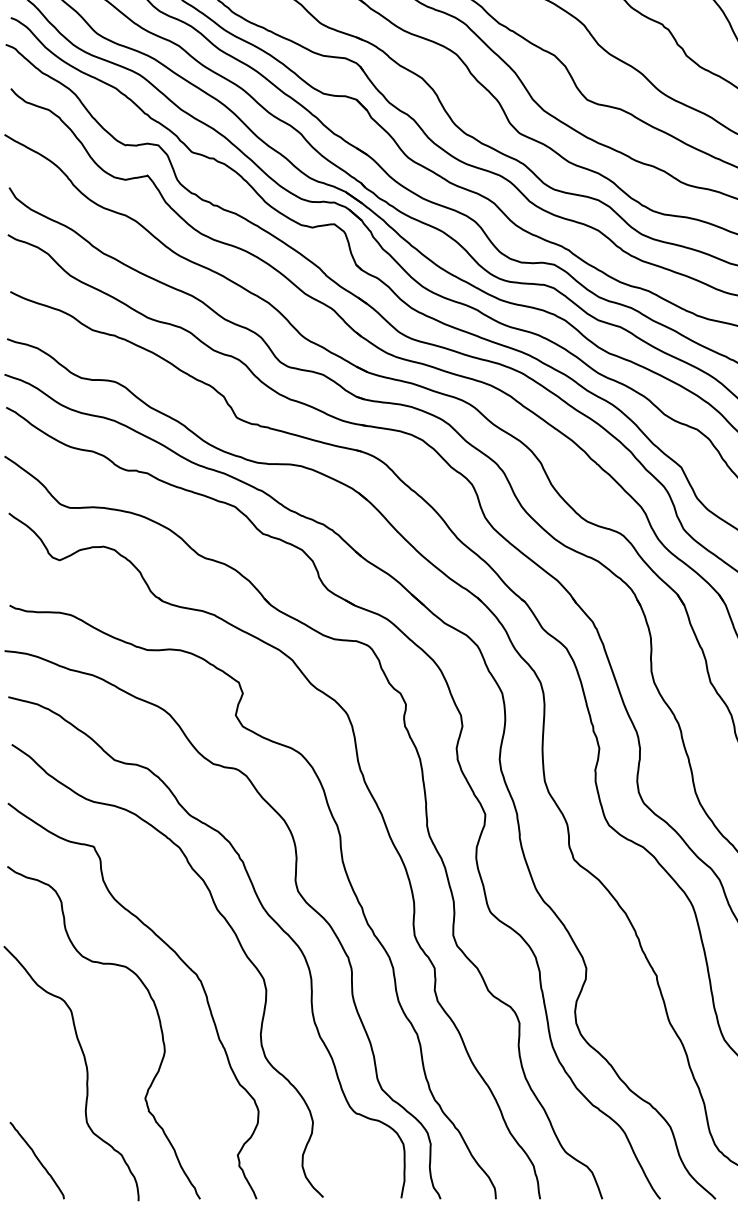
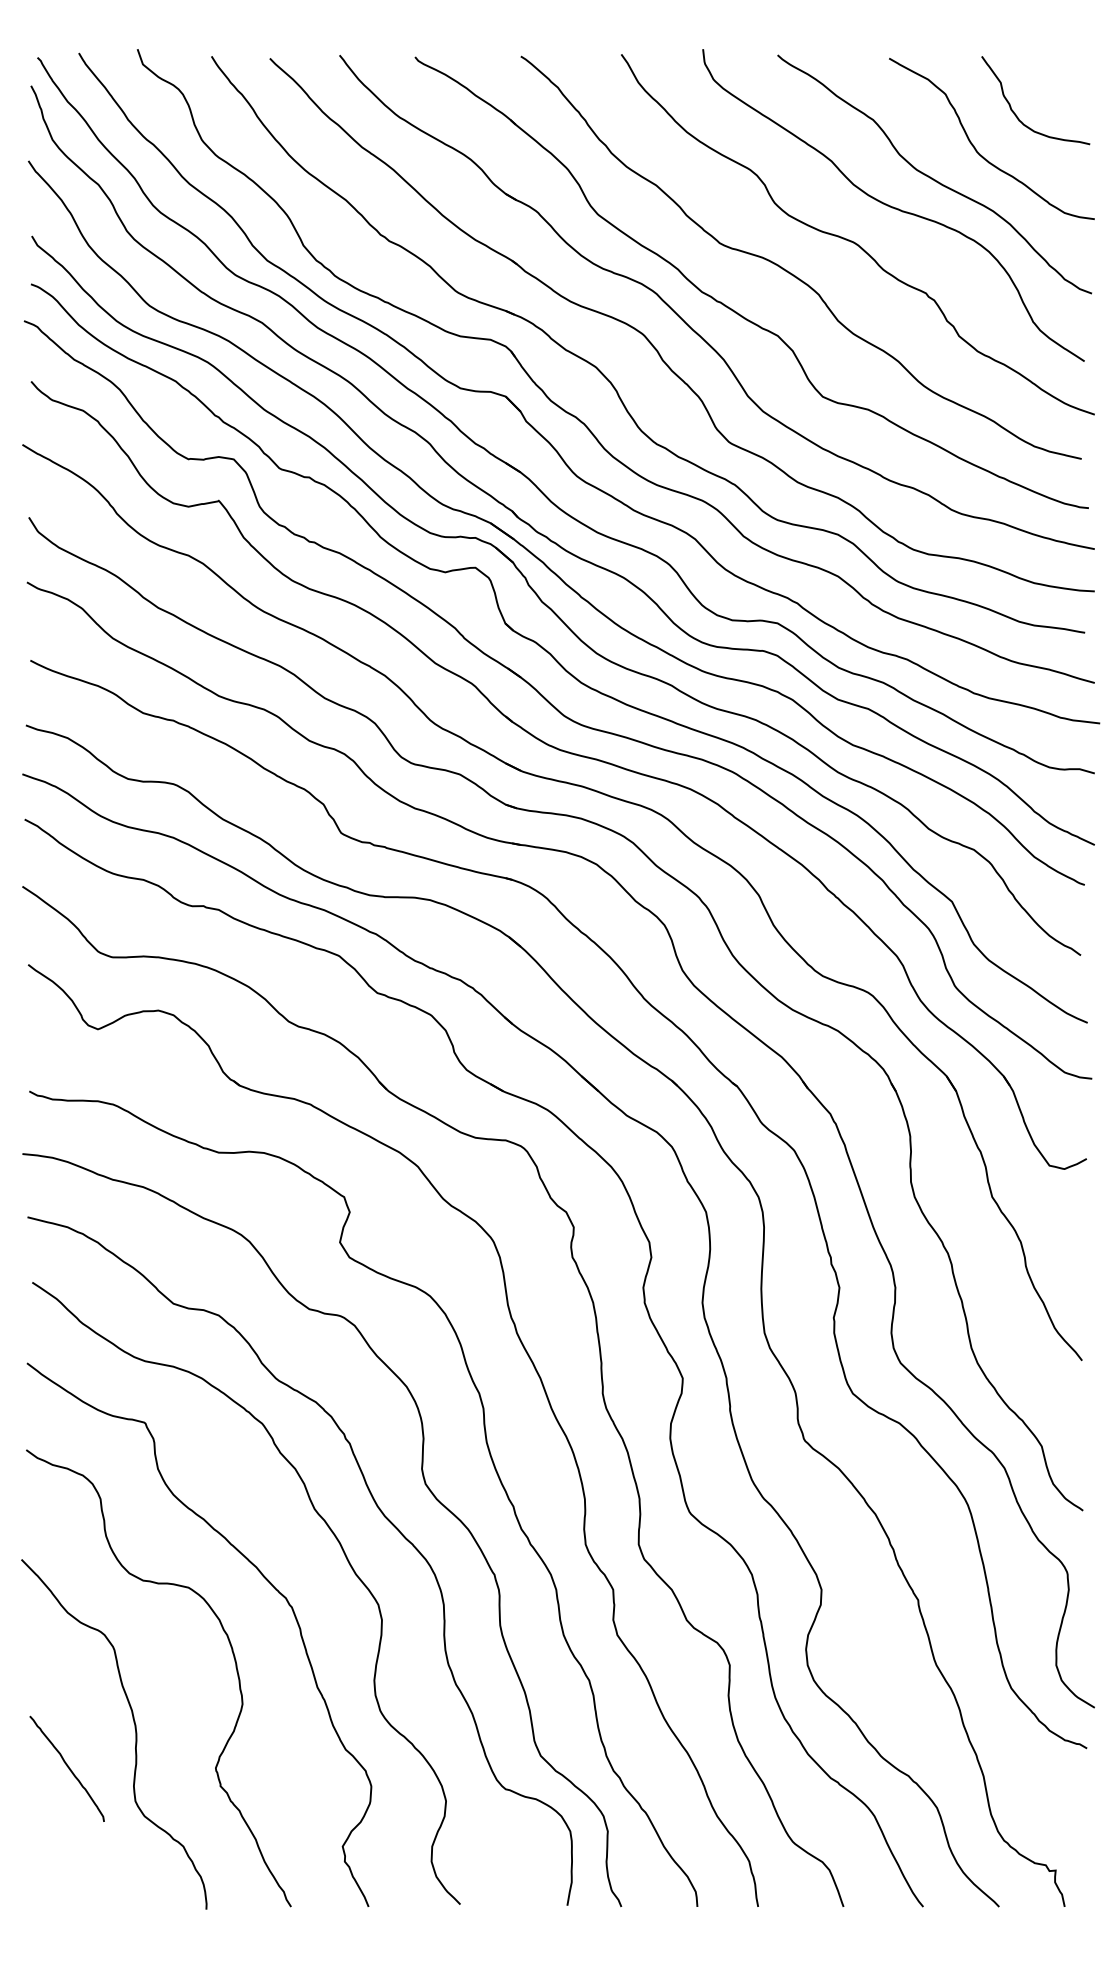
curve: (37, 1159) -> (67, 1767), moved

